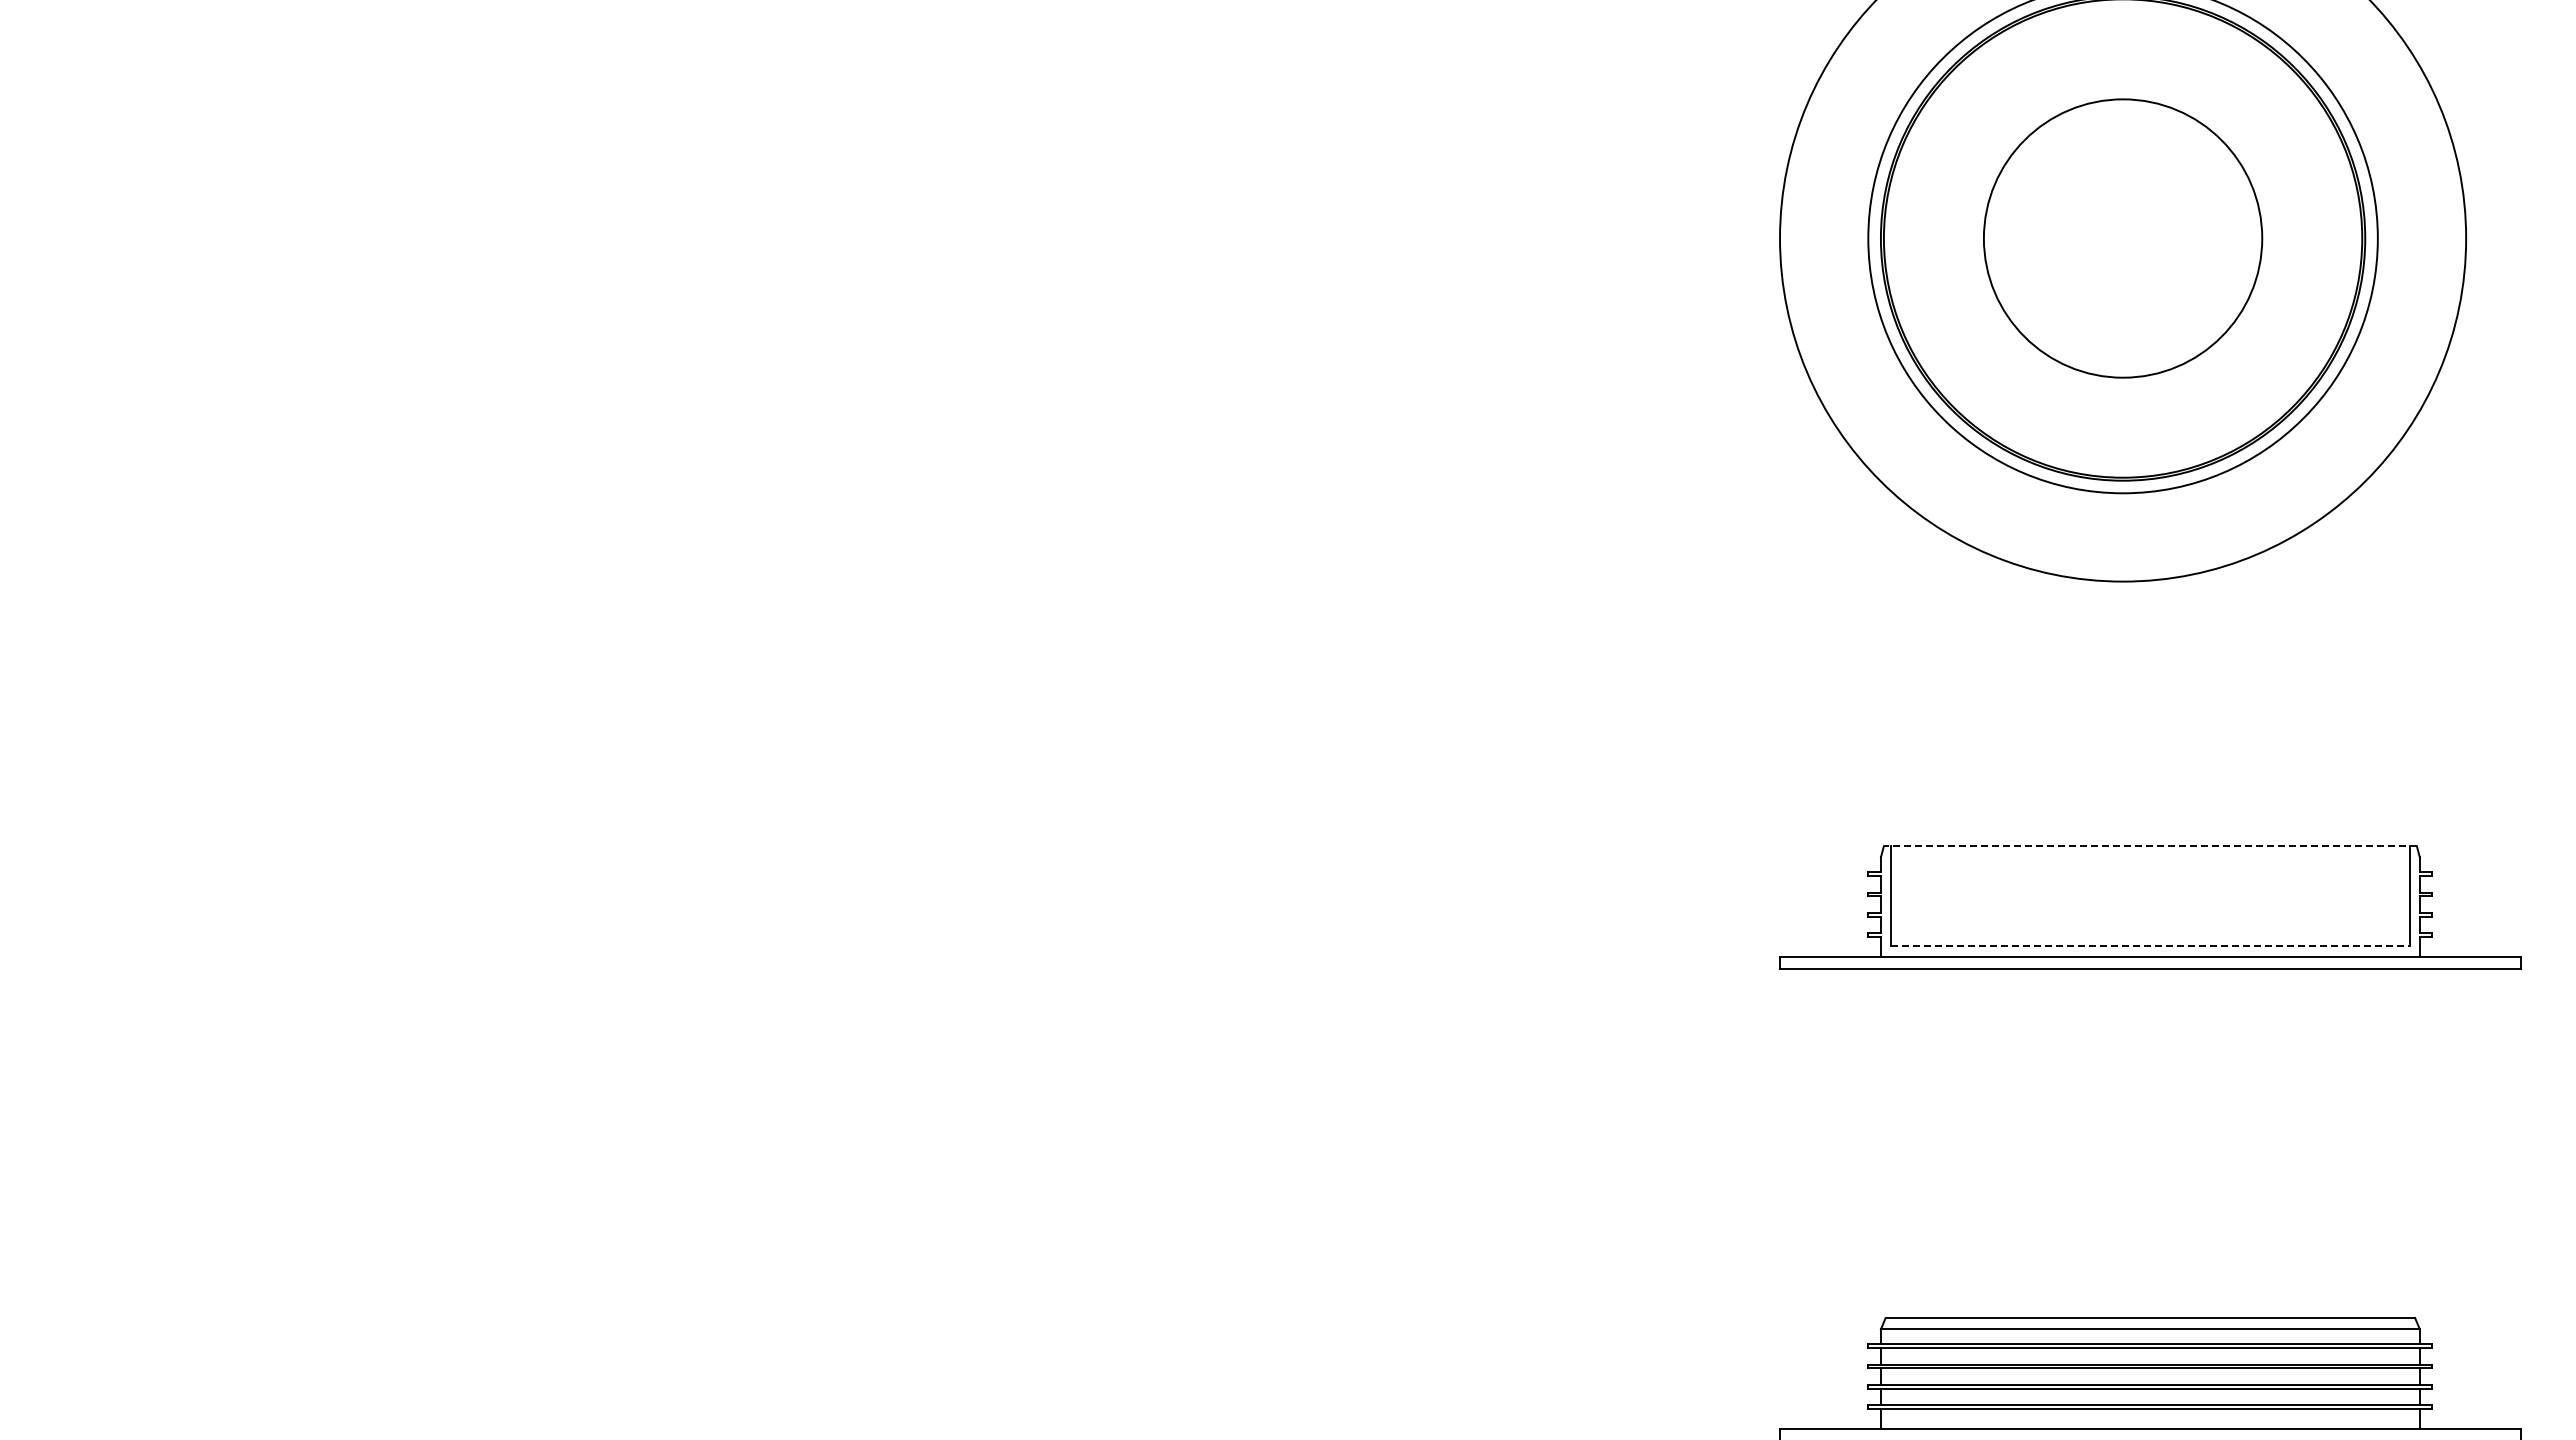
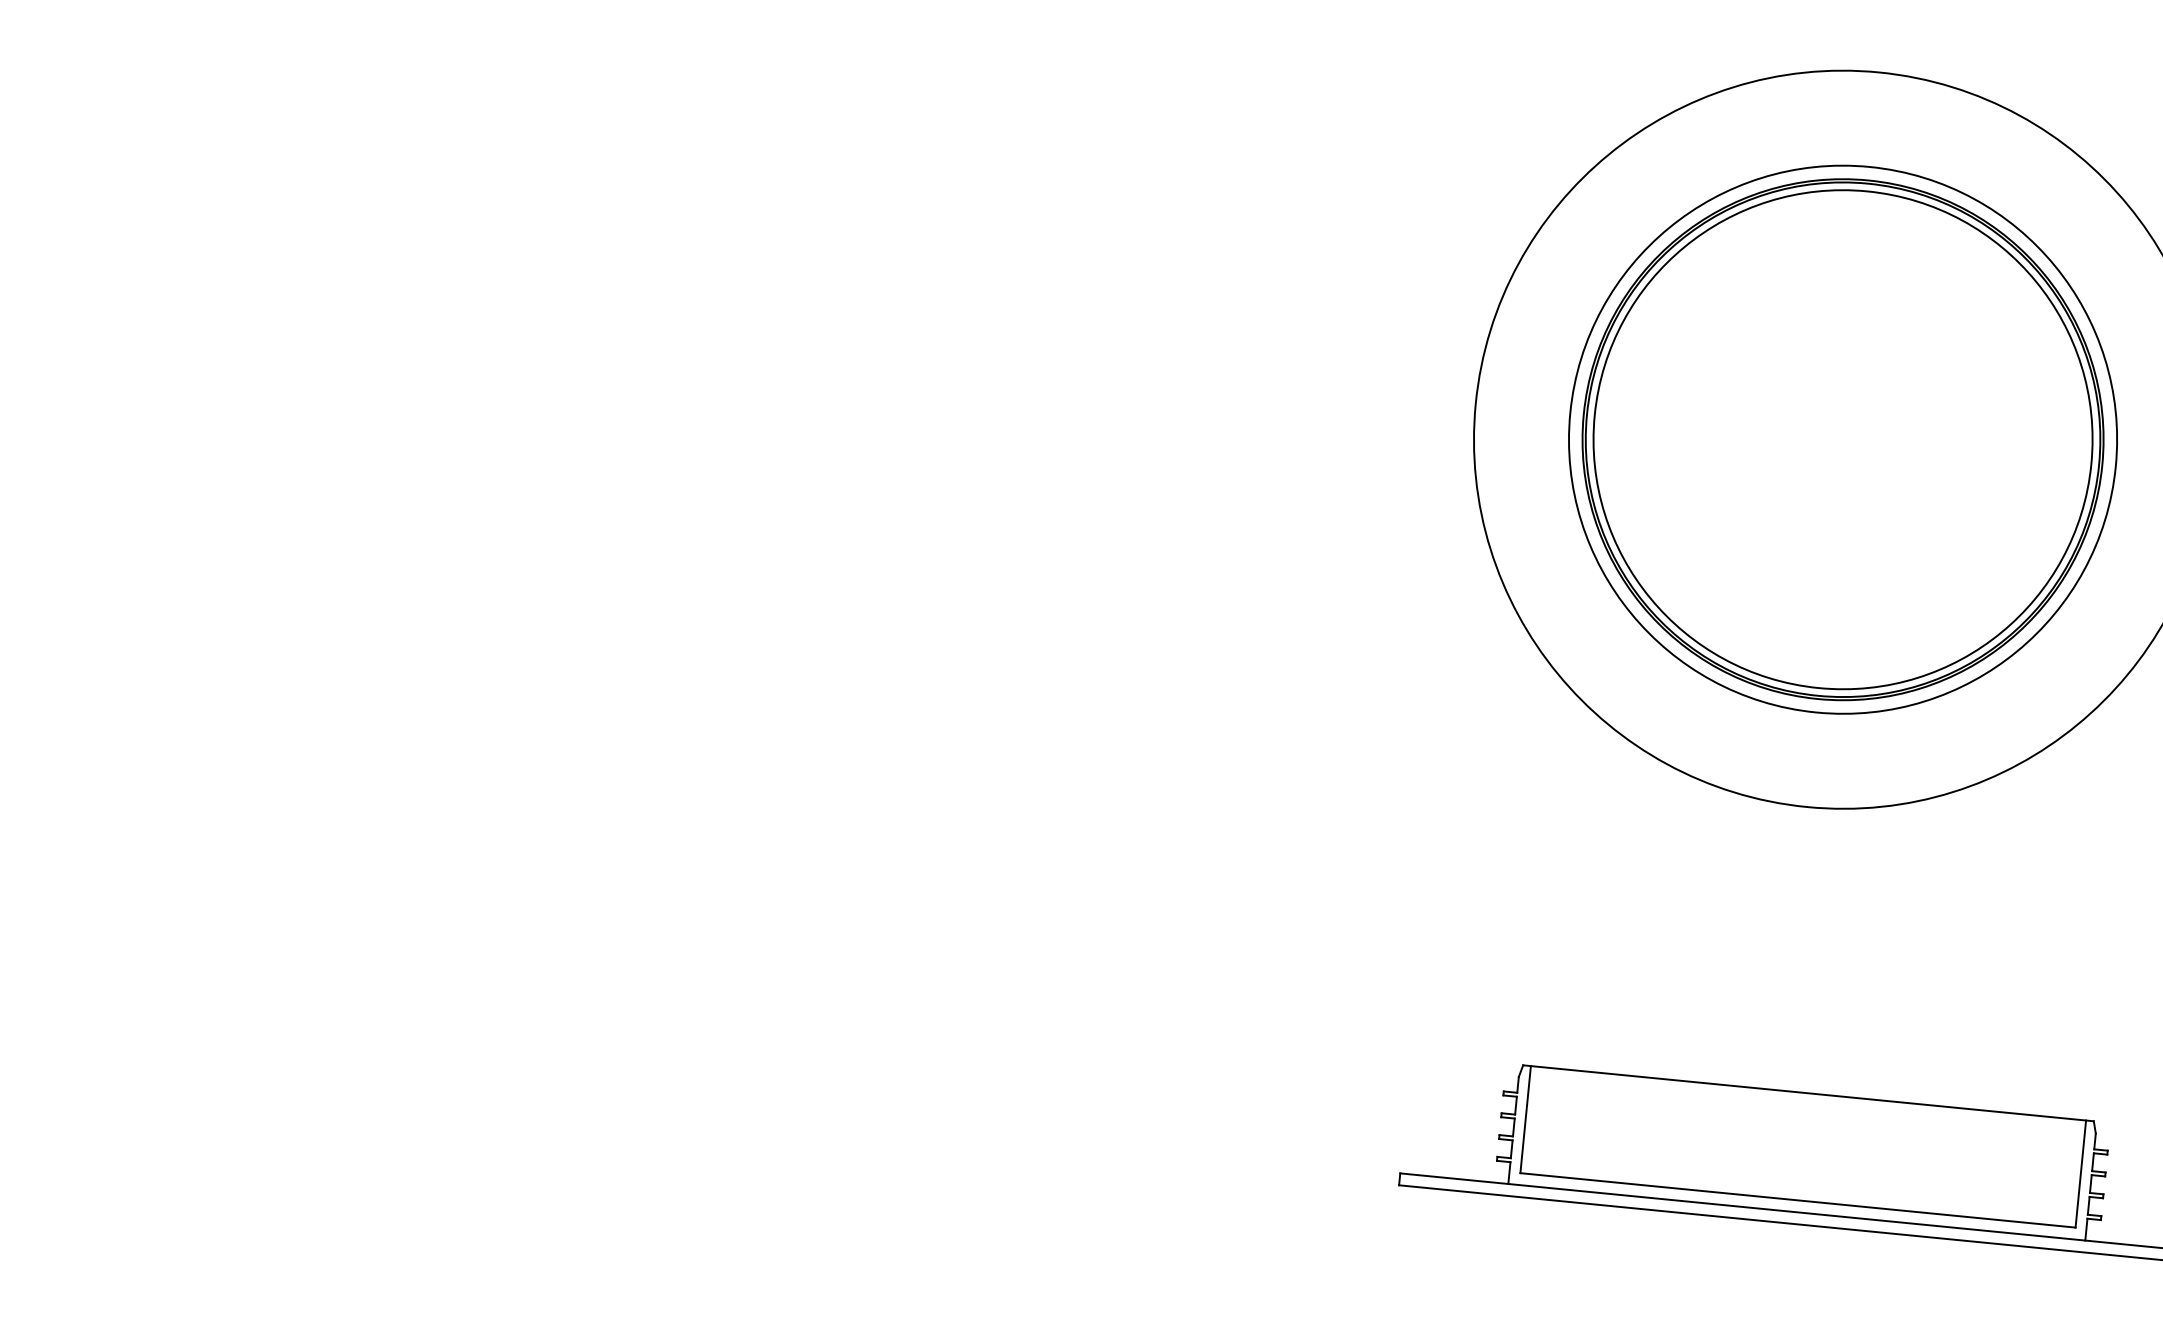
circle: (2123, 238) -> (1843, 439), size x1.67
line: (2150, 846) -> (1808, 1093), dashed -> solid
line: (2150, 946) -> (1798, 1200), dashed -> solid

